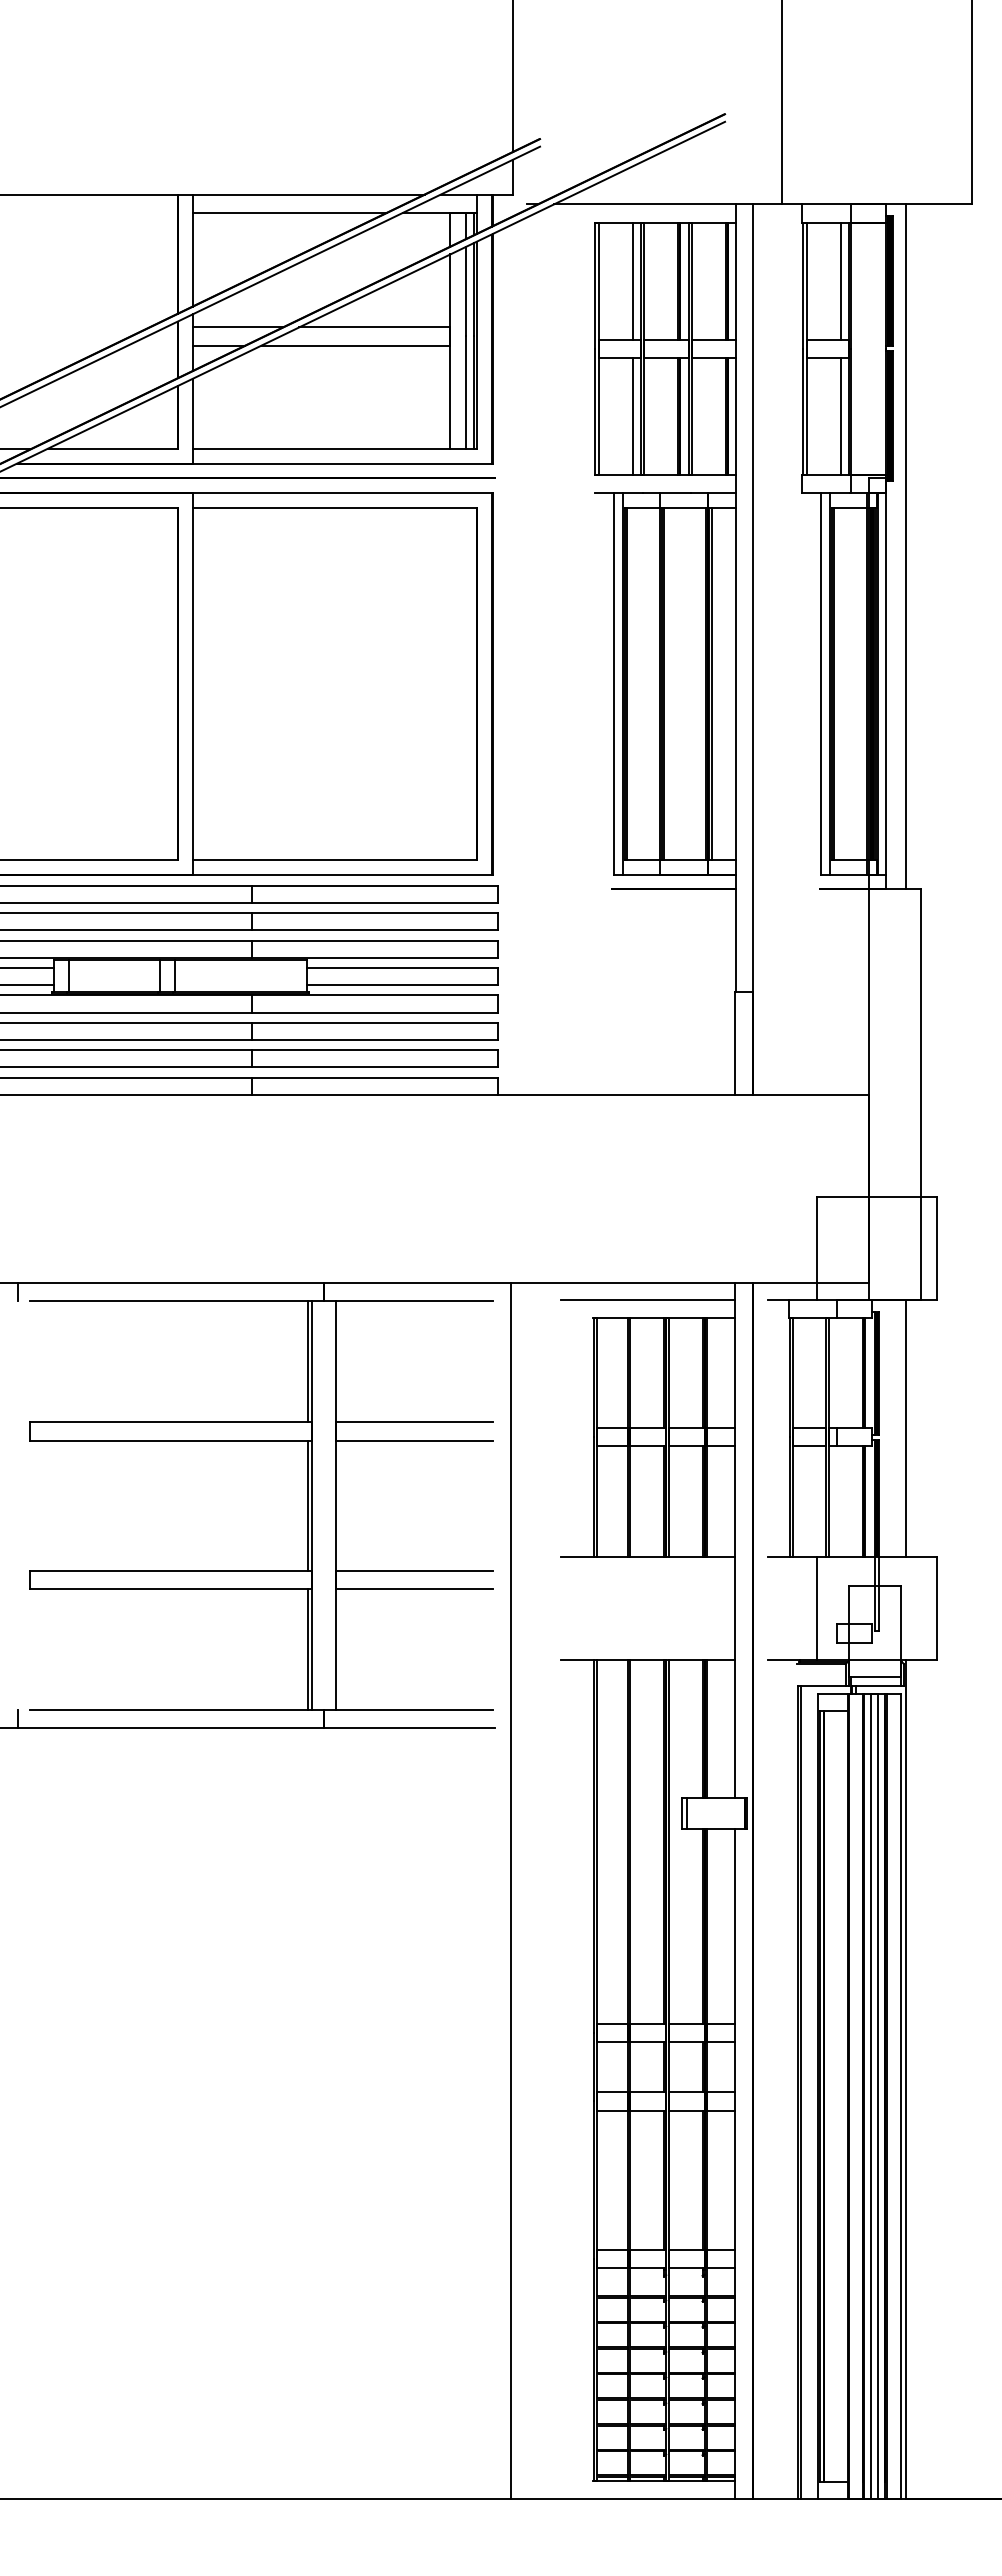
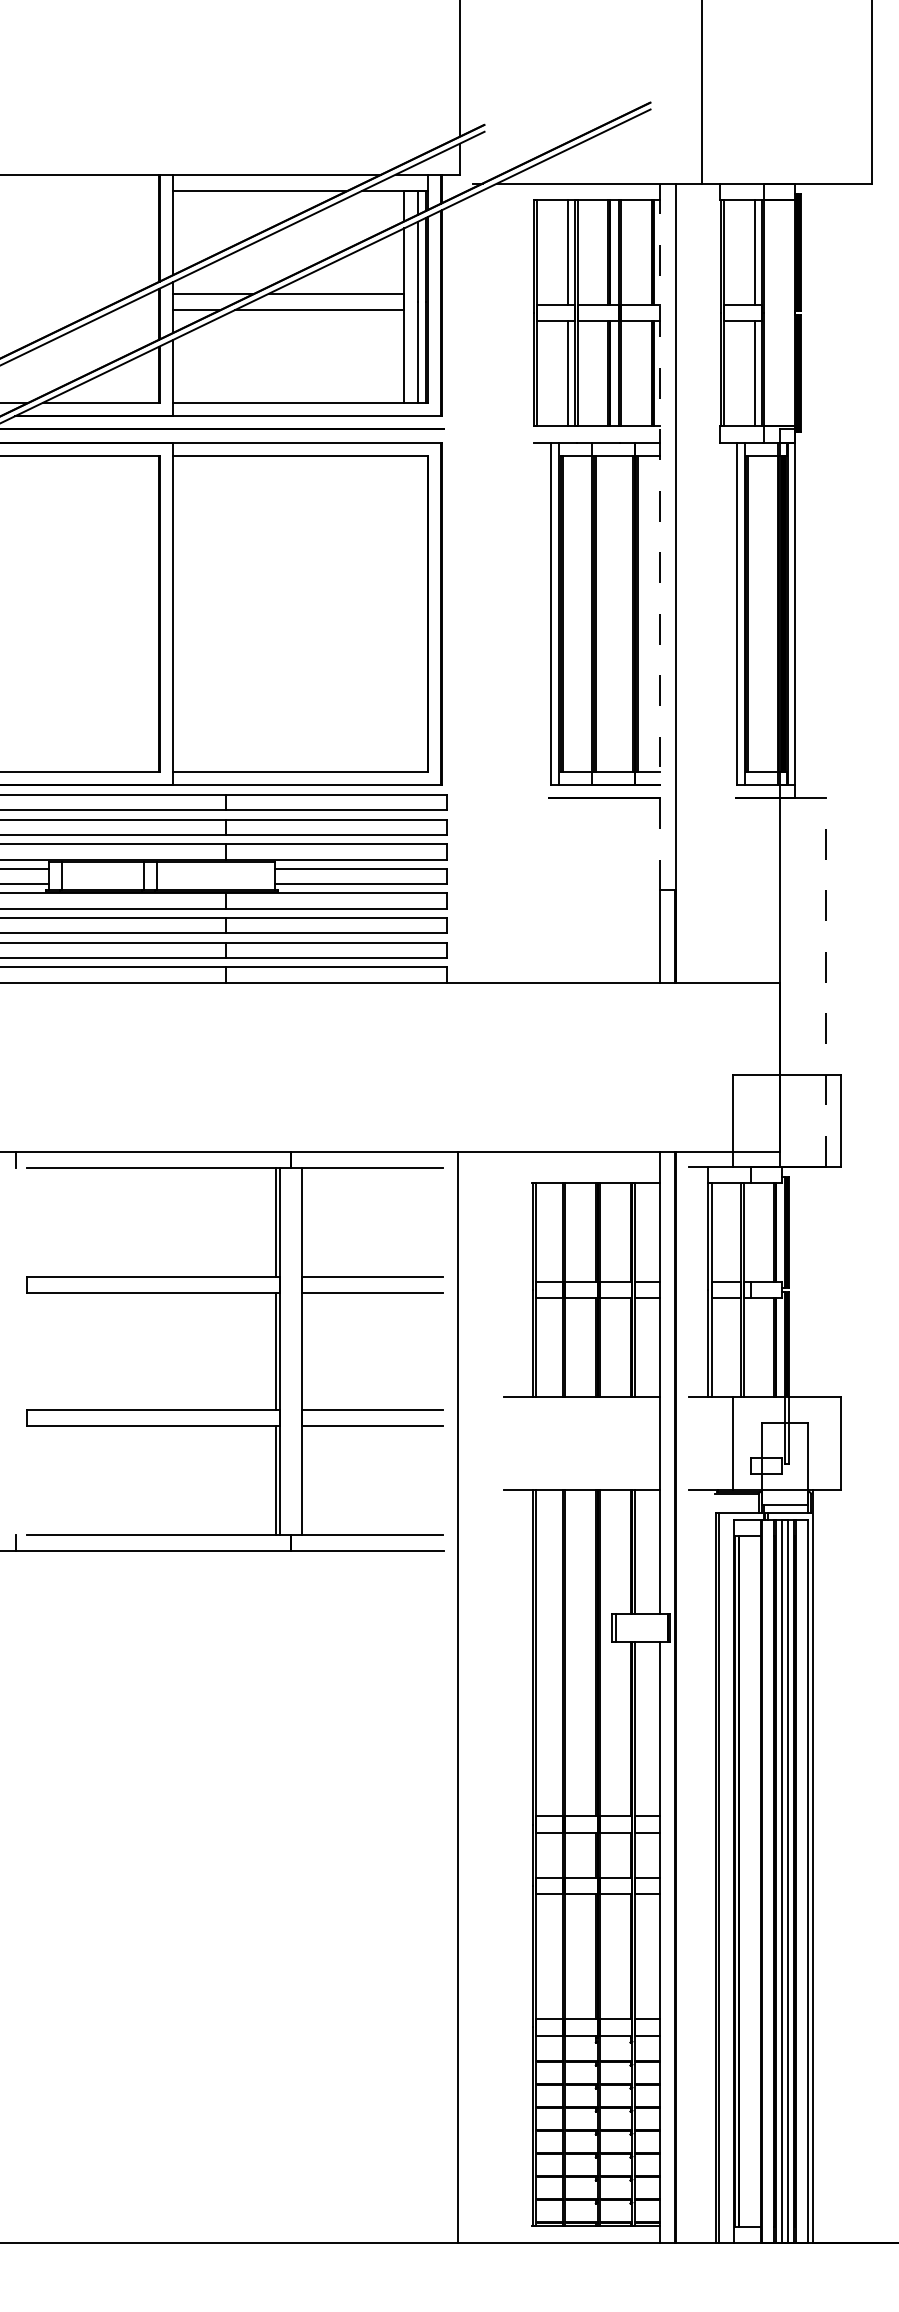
line: (906, 546) -> (813, 490), removed
line: (735, 598) -> (659, 537), solid -> dashed
line: (920, 1094) -> (825, 982), solid -> dashed
line: (648, 1300) -> (581, 1167), removed
line: (906, 1428) -> (813, 1282), removed

